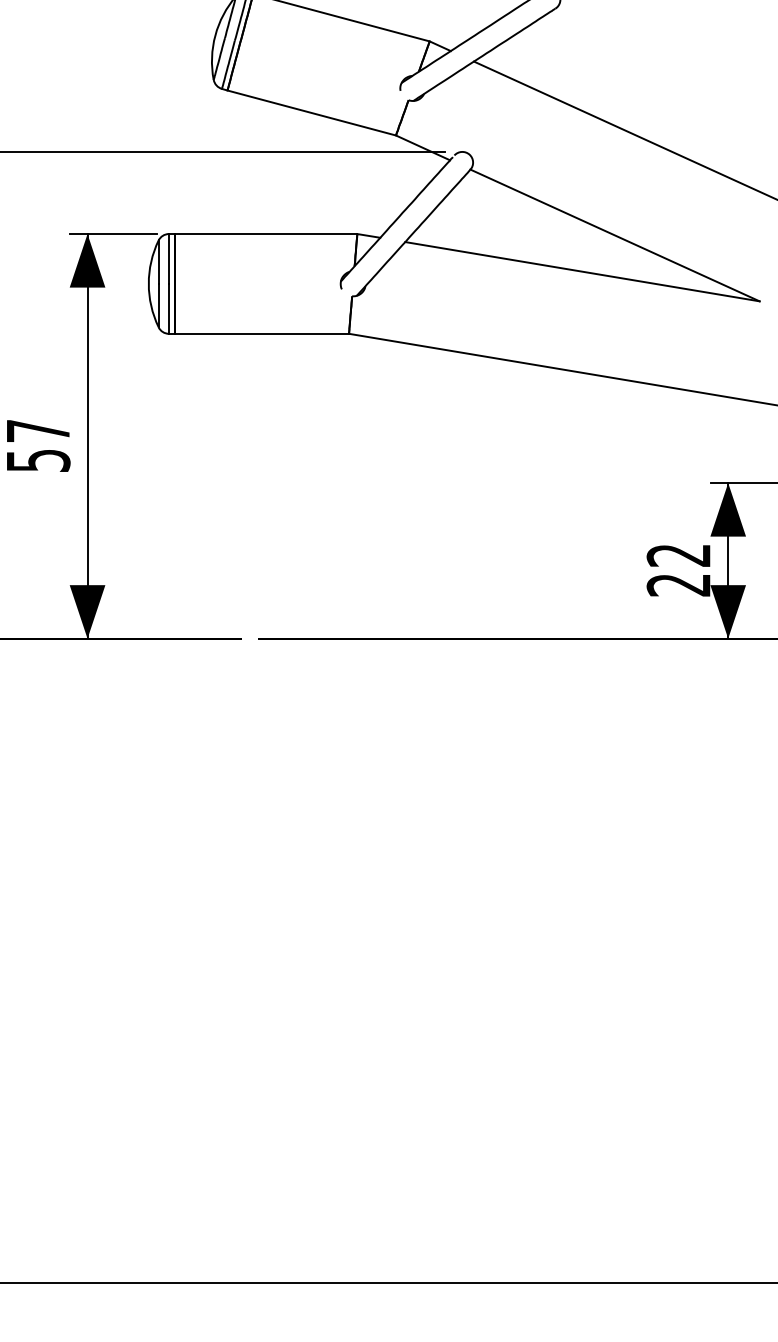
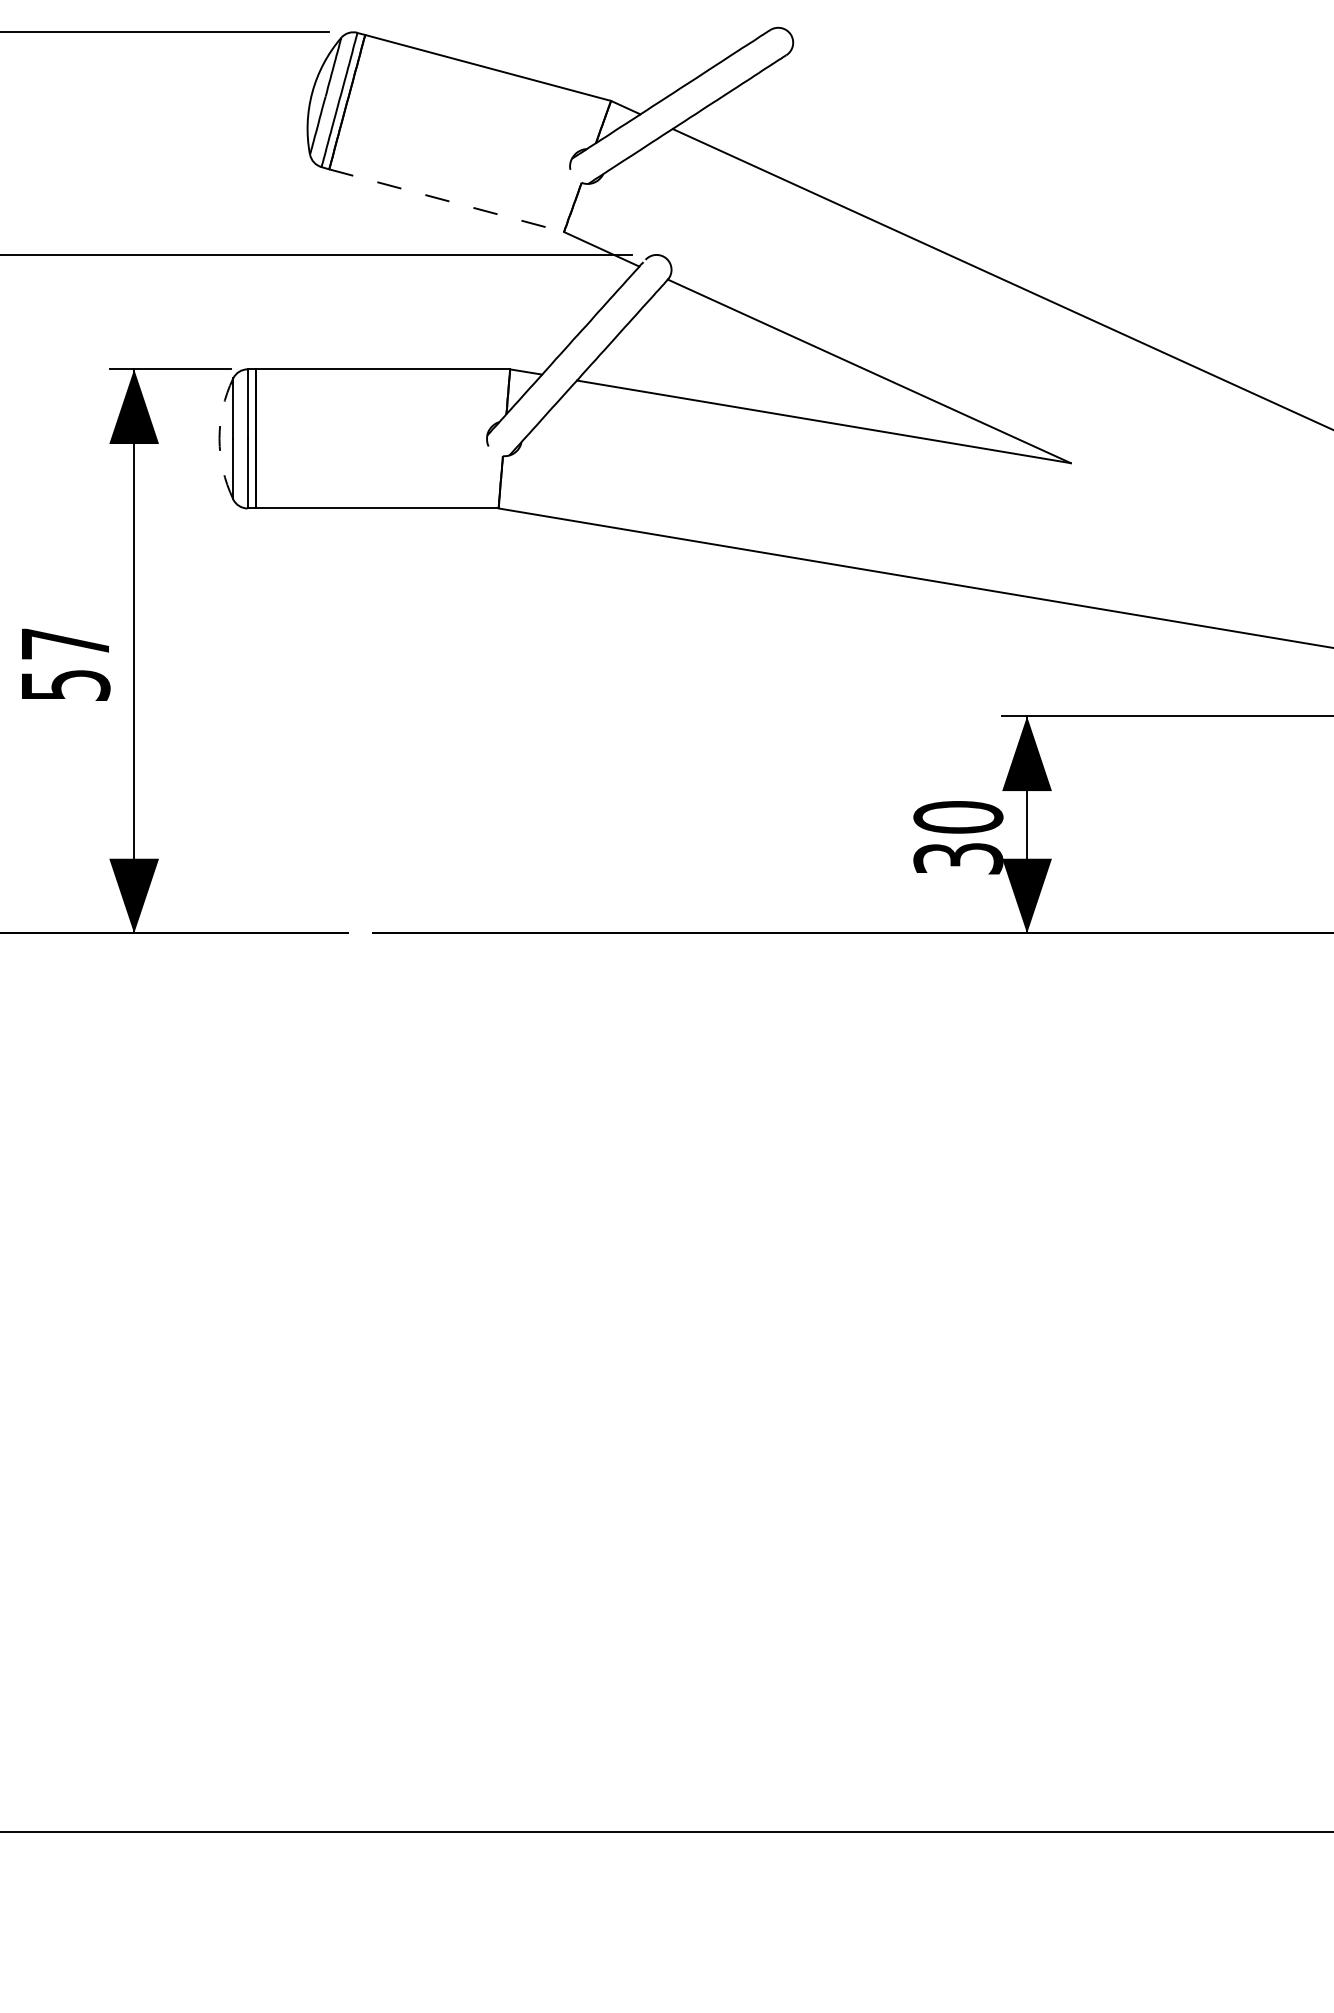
line: (311, 112) -> (446, 200), solid -> dashed
arc: (148, 283) -> (219, 438), solid -> dashed
text: (679, 569) -> (958, 837), 22 -> 30

